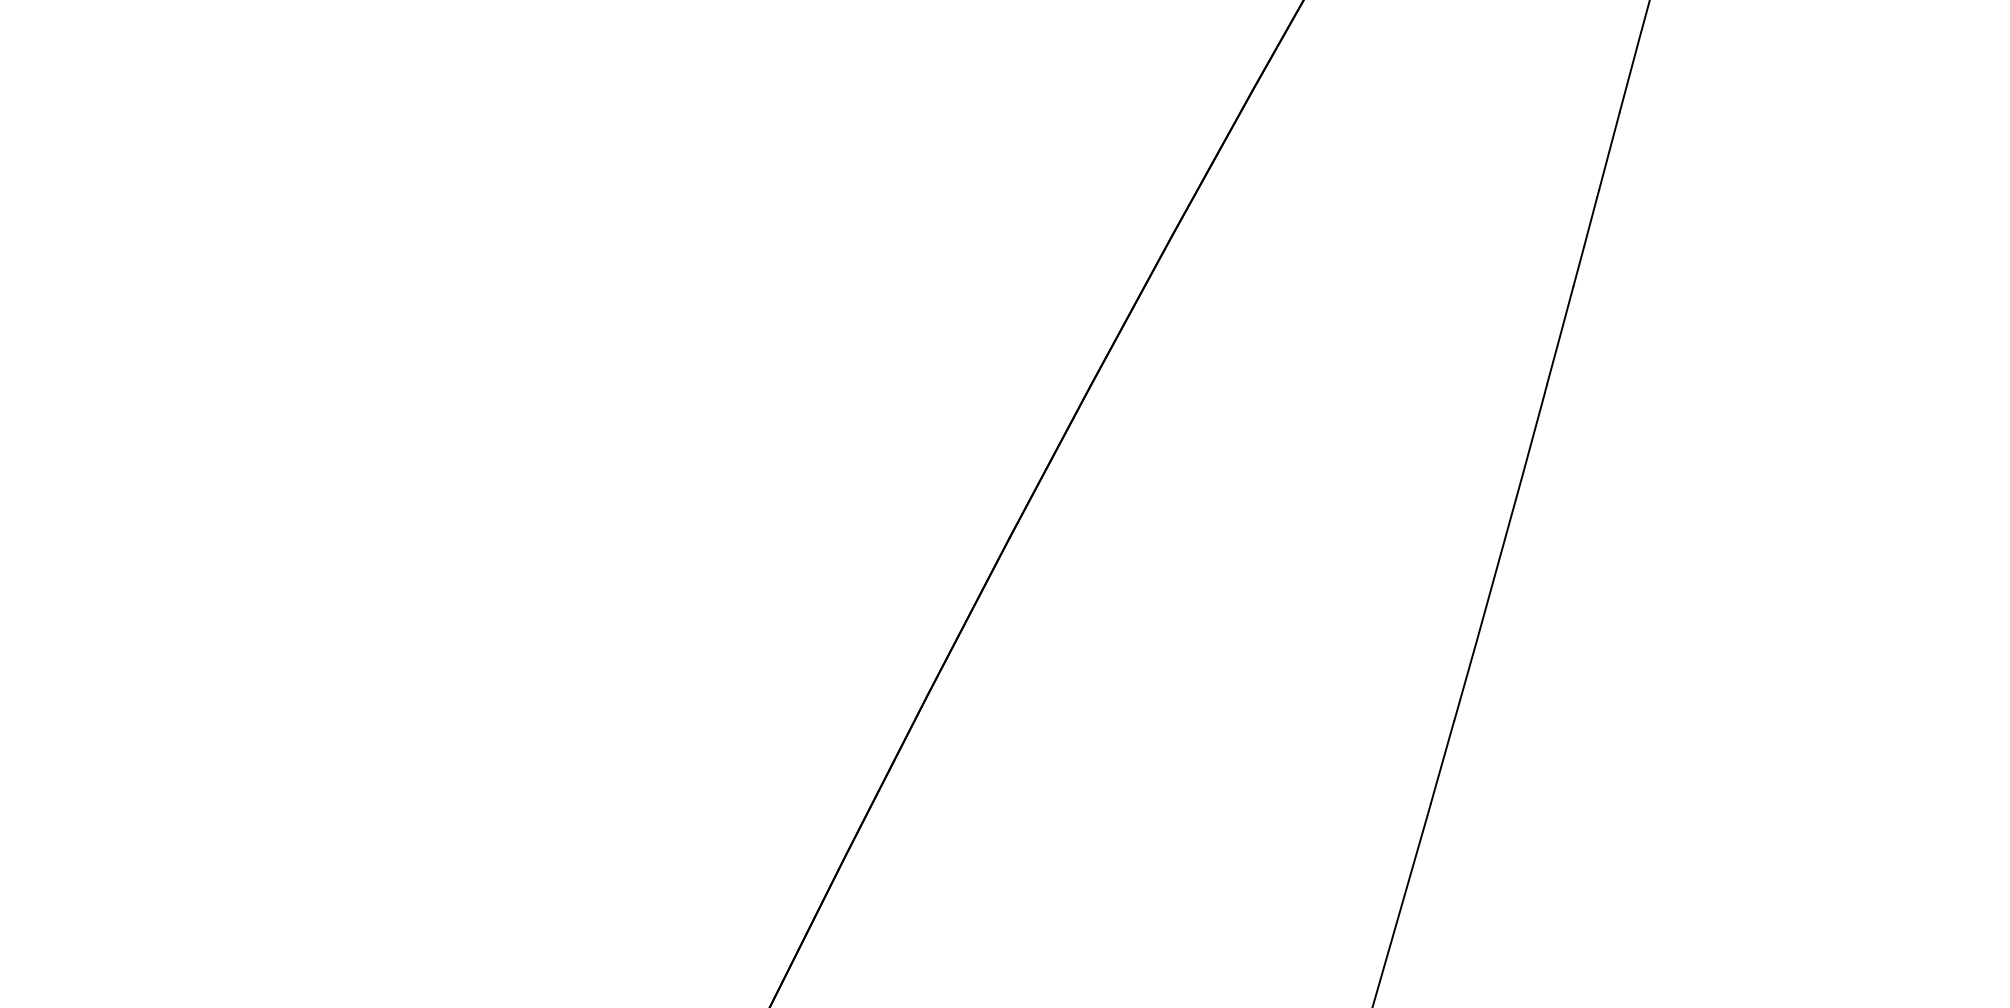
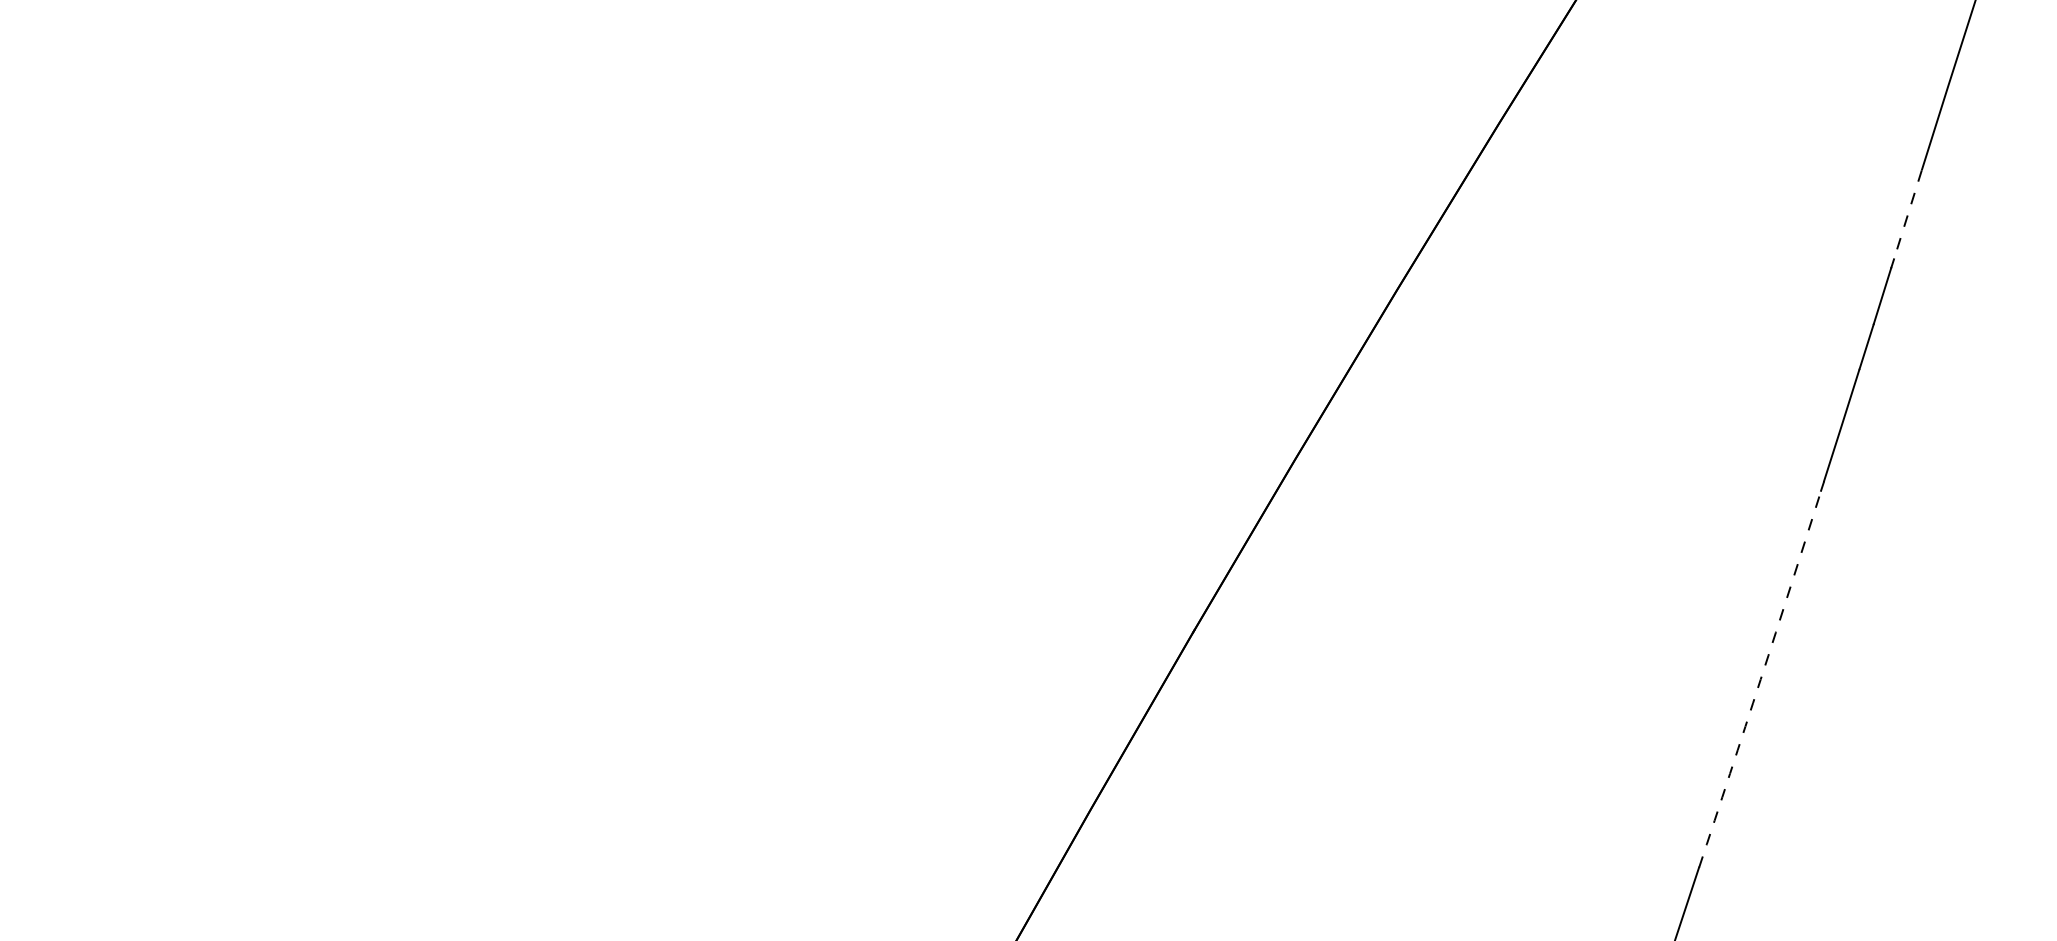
line: (1609, 151) -> (1908, 214), solid -> dashed
arc: (1500, 557) -> (1761, 679), solid -> dashed

